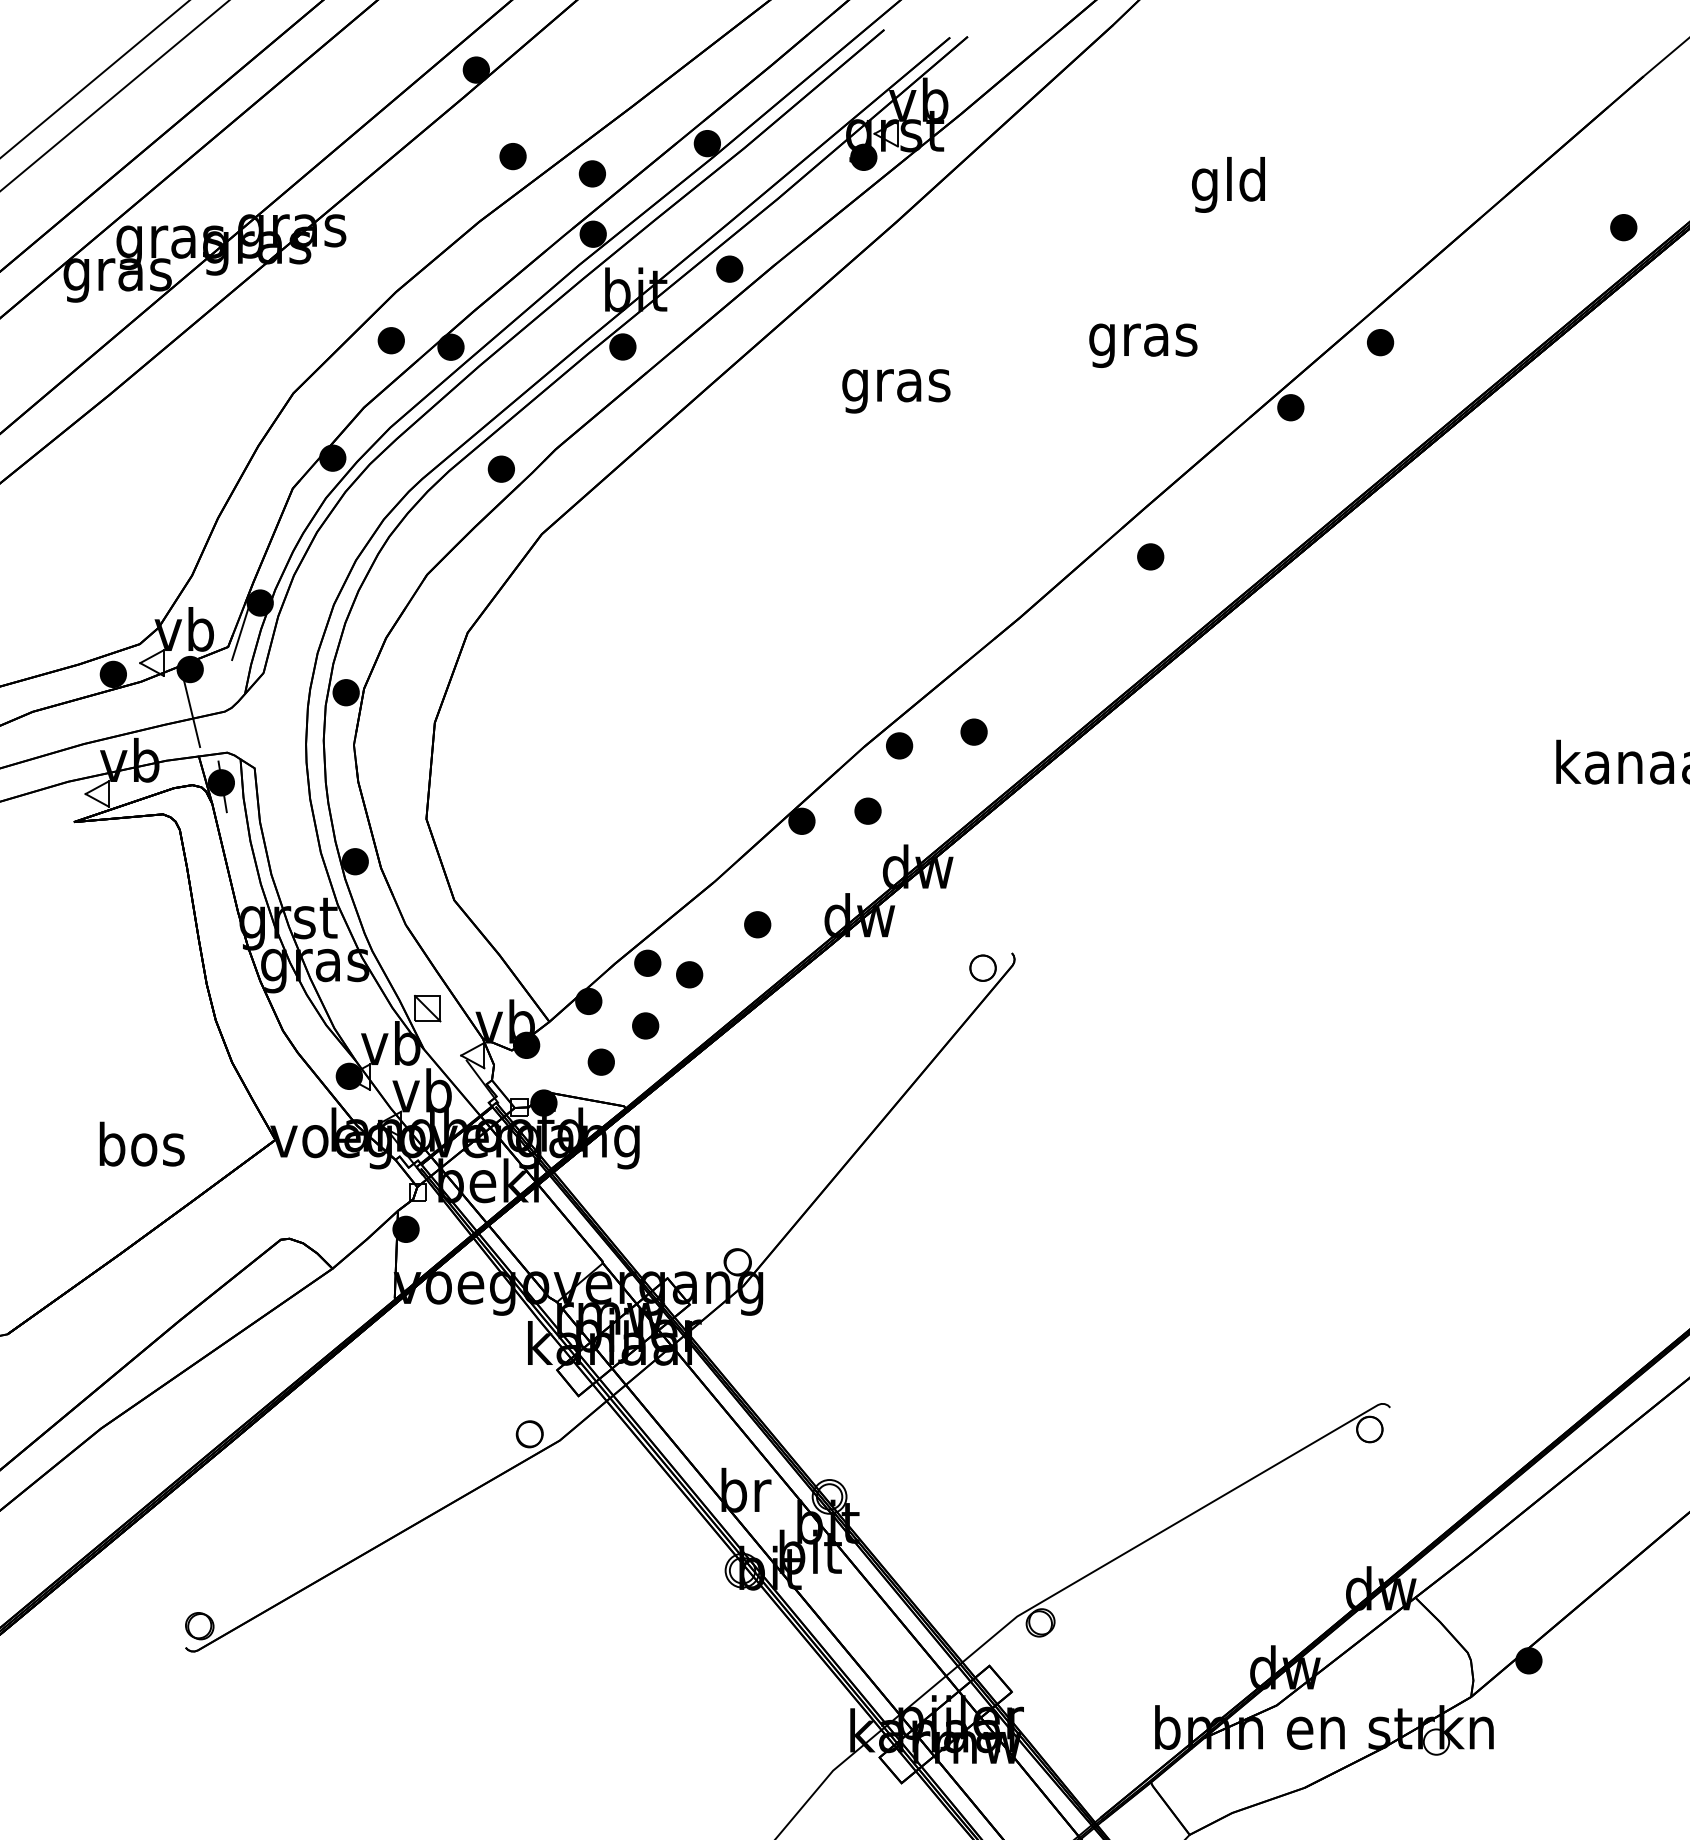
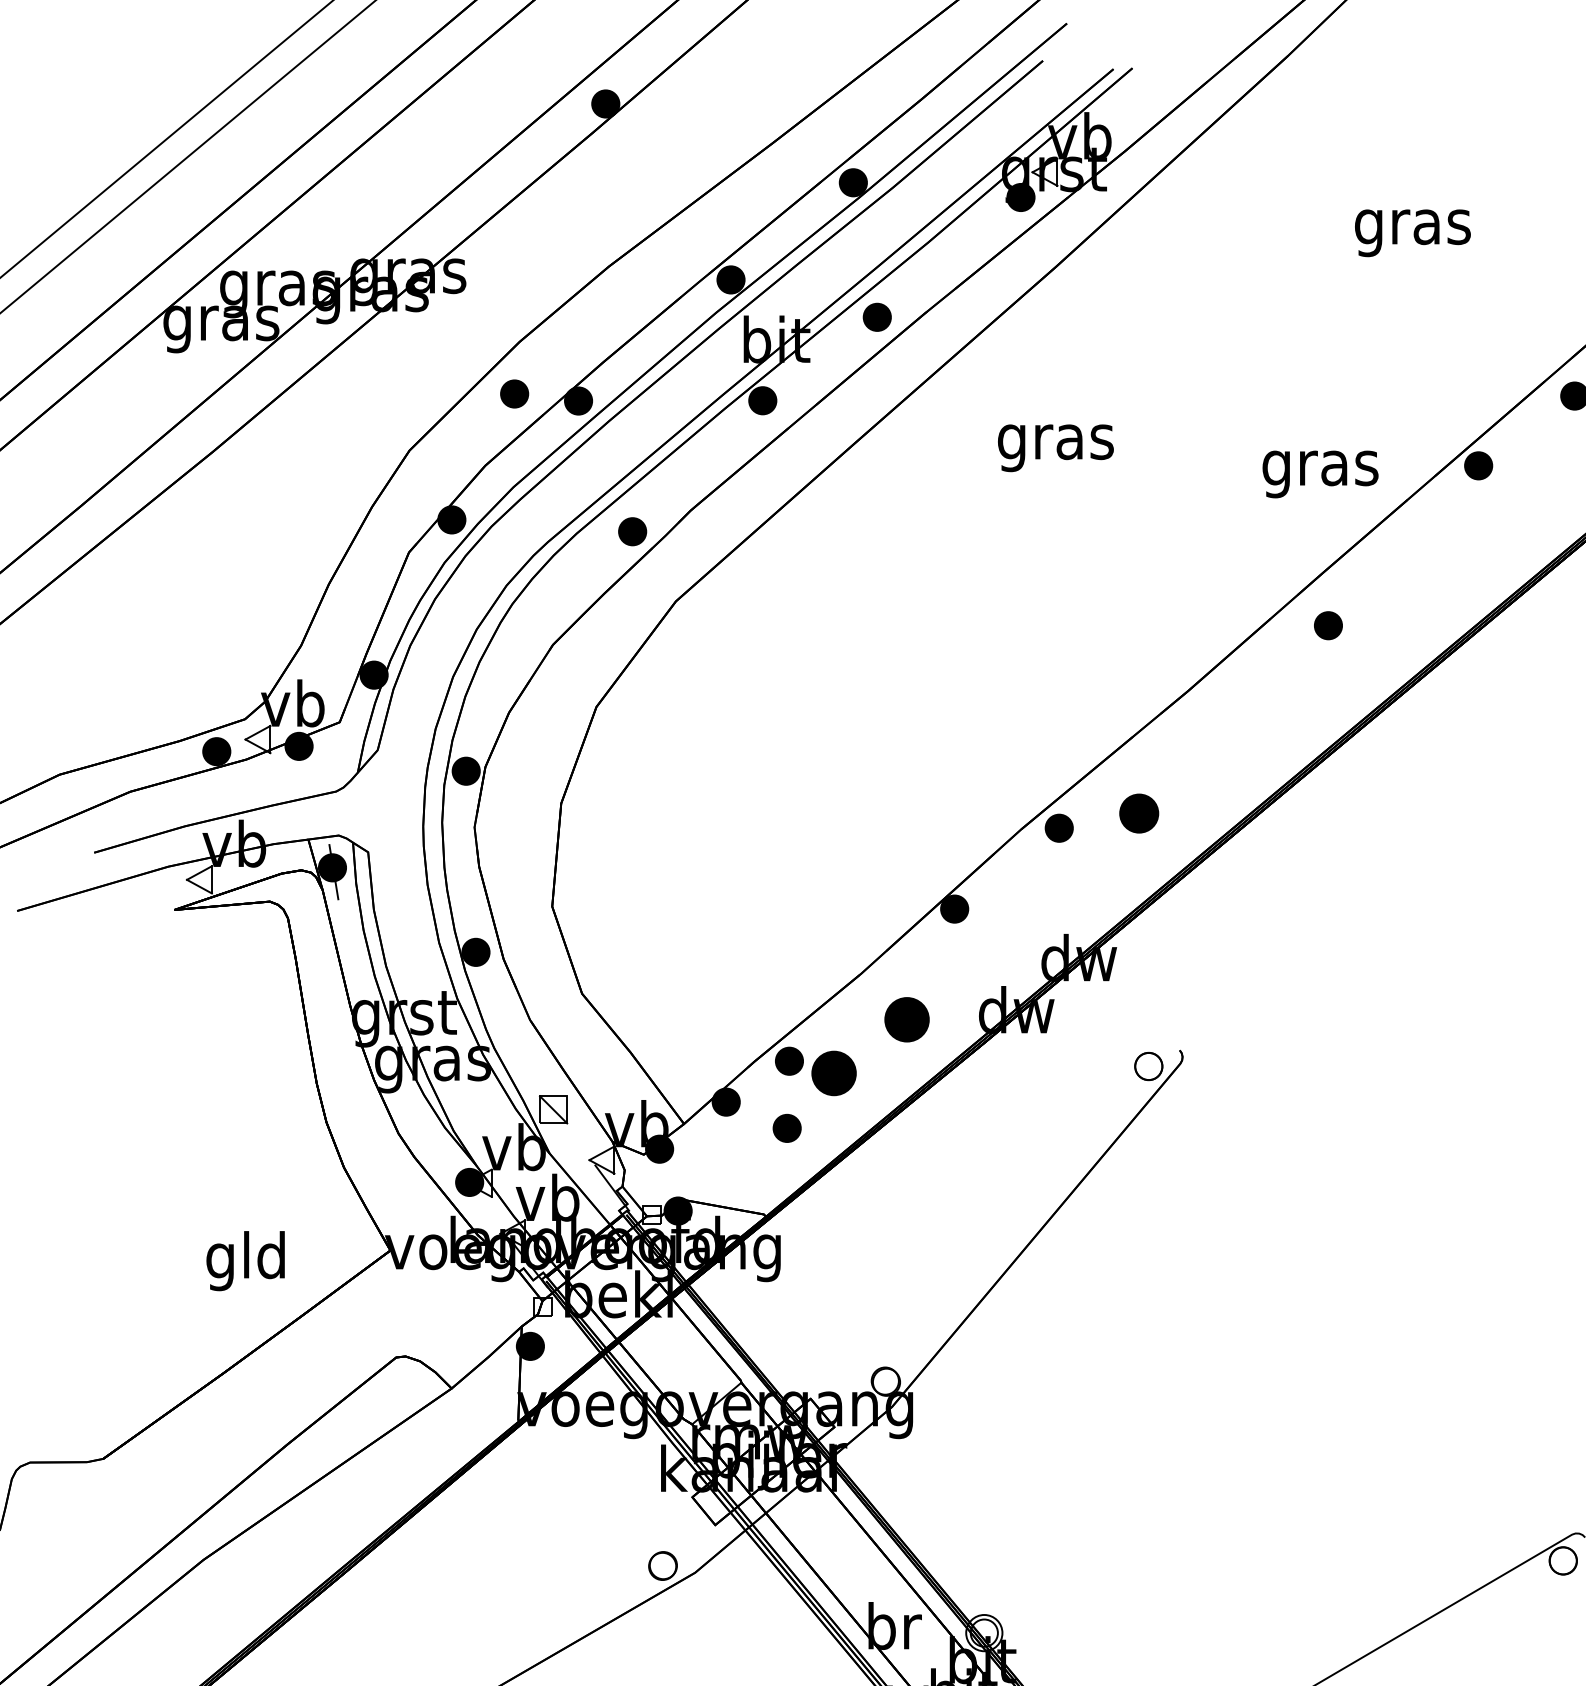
part: (512, 156) -> (644, 196), removed
part: (591, 173) -> (729, 214), removed
text: (1229, 184) -> (1412, 226), gld -> gras
text: (1143, 345) -> (1320, 474), moved
line: (240, 633) -> (352, 707), removed
line: (192, 713) -> (301, 793), removed
part: (973, 731) -> (1138, 812), size x1.4
part: (867, 810) -> (1024, 897), removed
part: (757, 924) -> (907, 1019), size x1.6
part: (689, 974) -> (834, 1073), size x1.6
part: (600, 1061) -> (738, 1166), removed
text: (141, 1149) -> (246, 1260), bos -> gld

